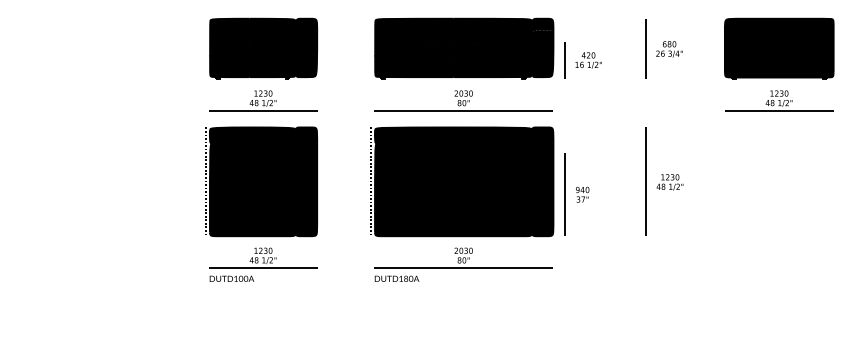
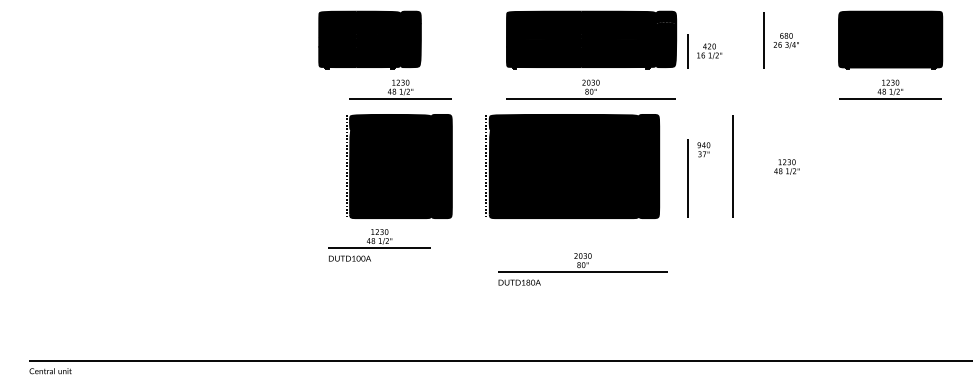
part: (263, 48) -> (369, 39), moved
part: (462, 181) -> (572, 166), moved
line: (645, 181) -> (732, 166), moved
text: (582, 194) -> (703, 149), moved
part: (263, 265) -> (379, 245), moved
part: (463, 265) -> (582, 269), moved

